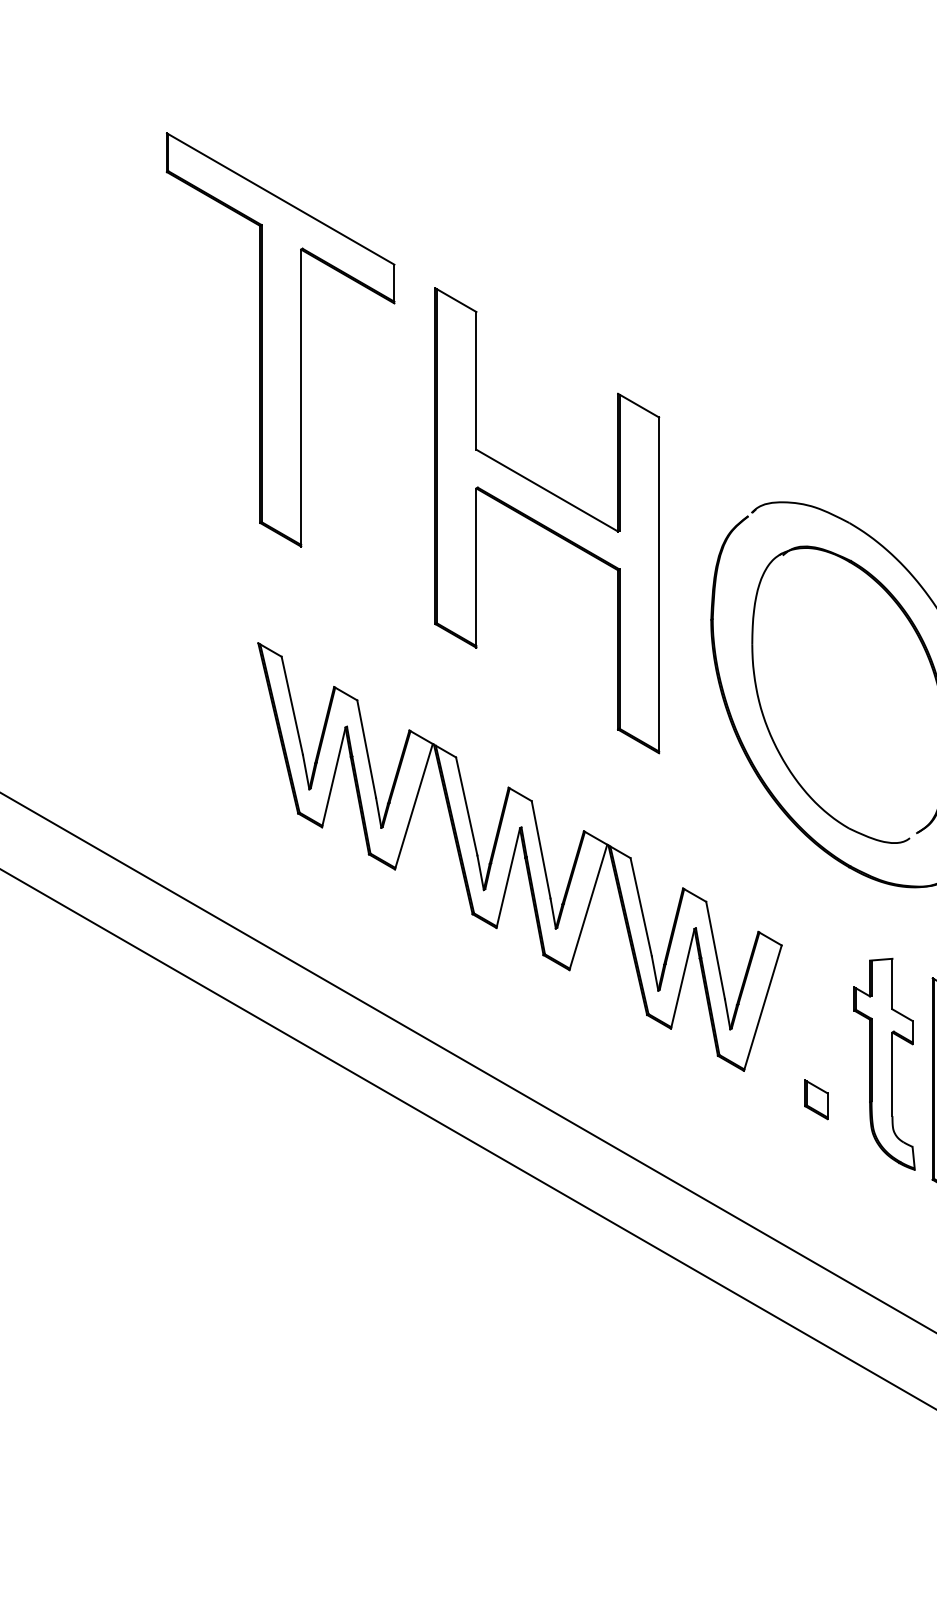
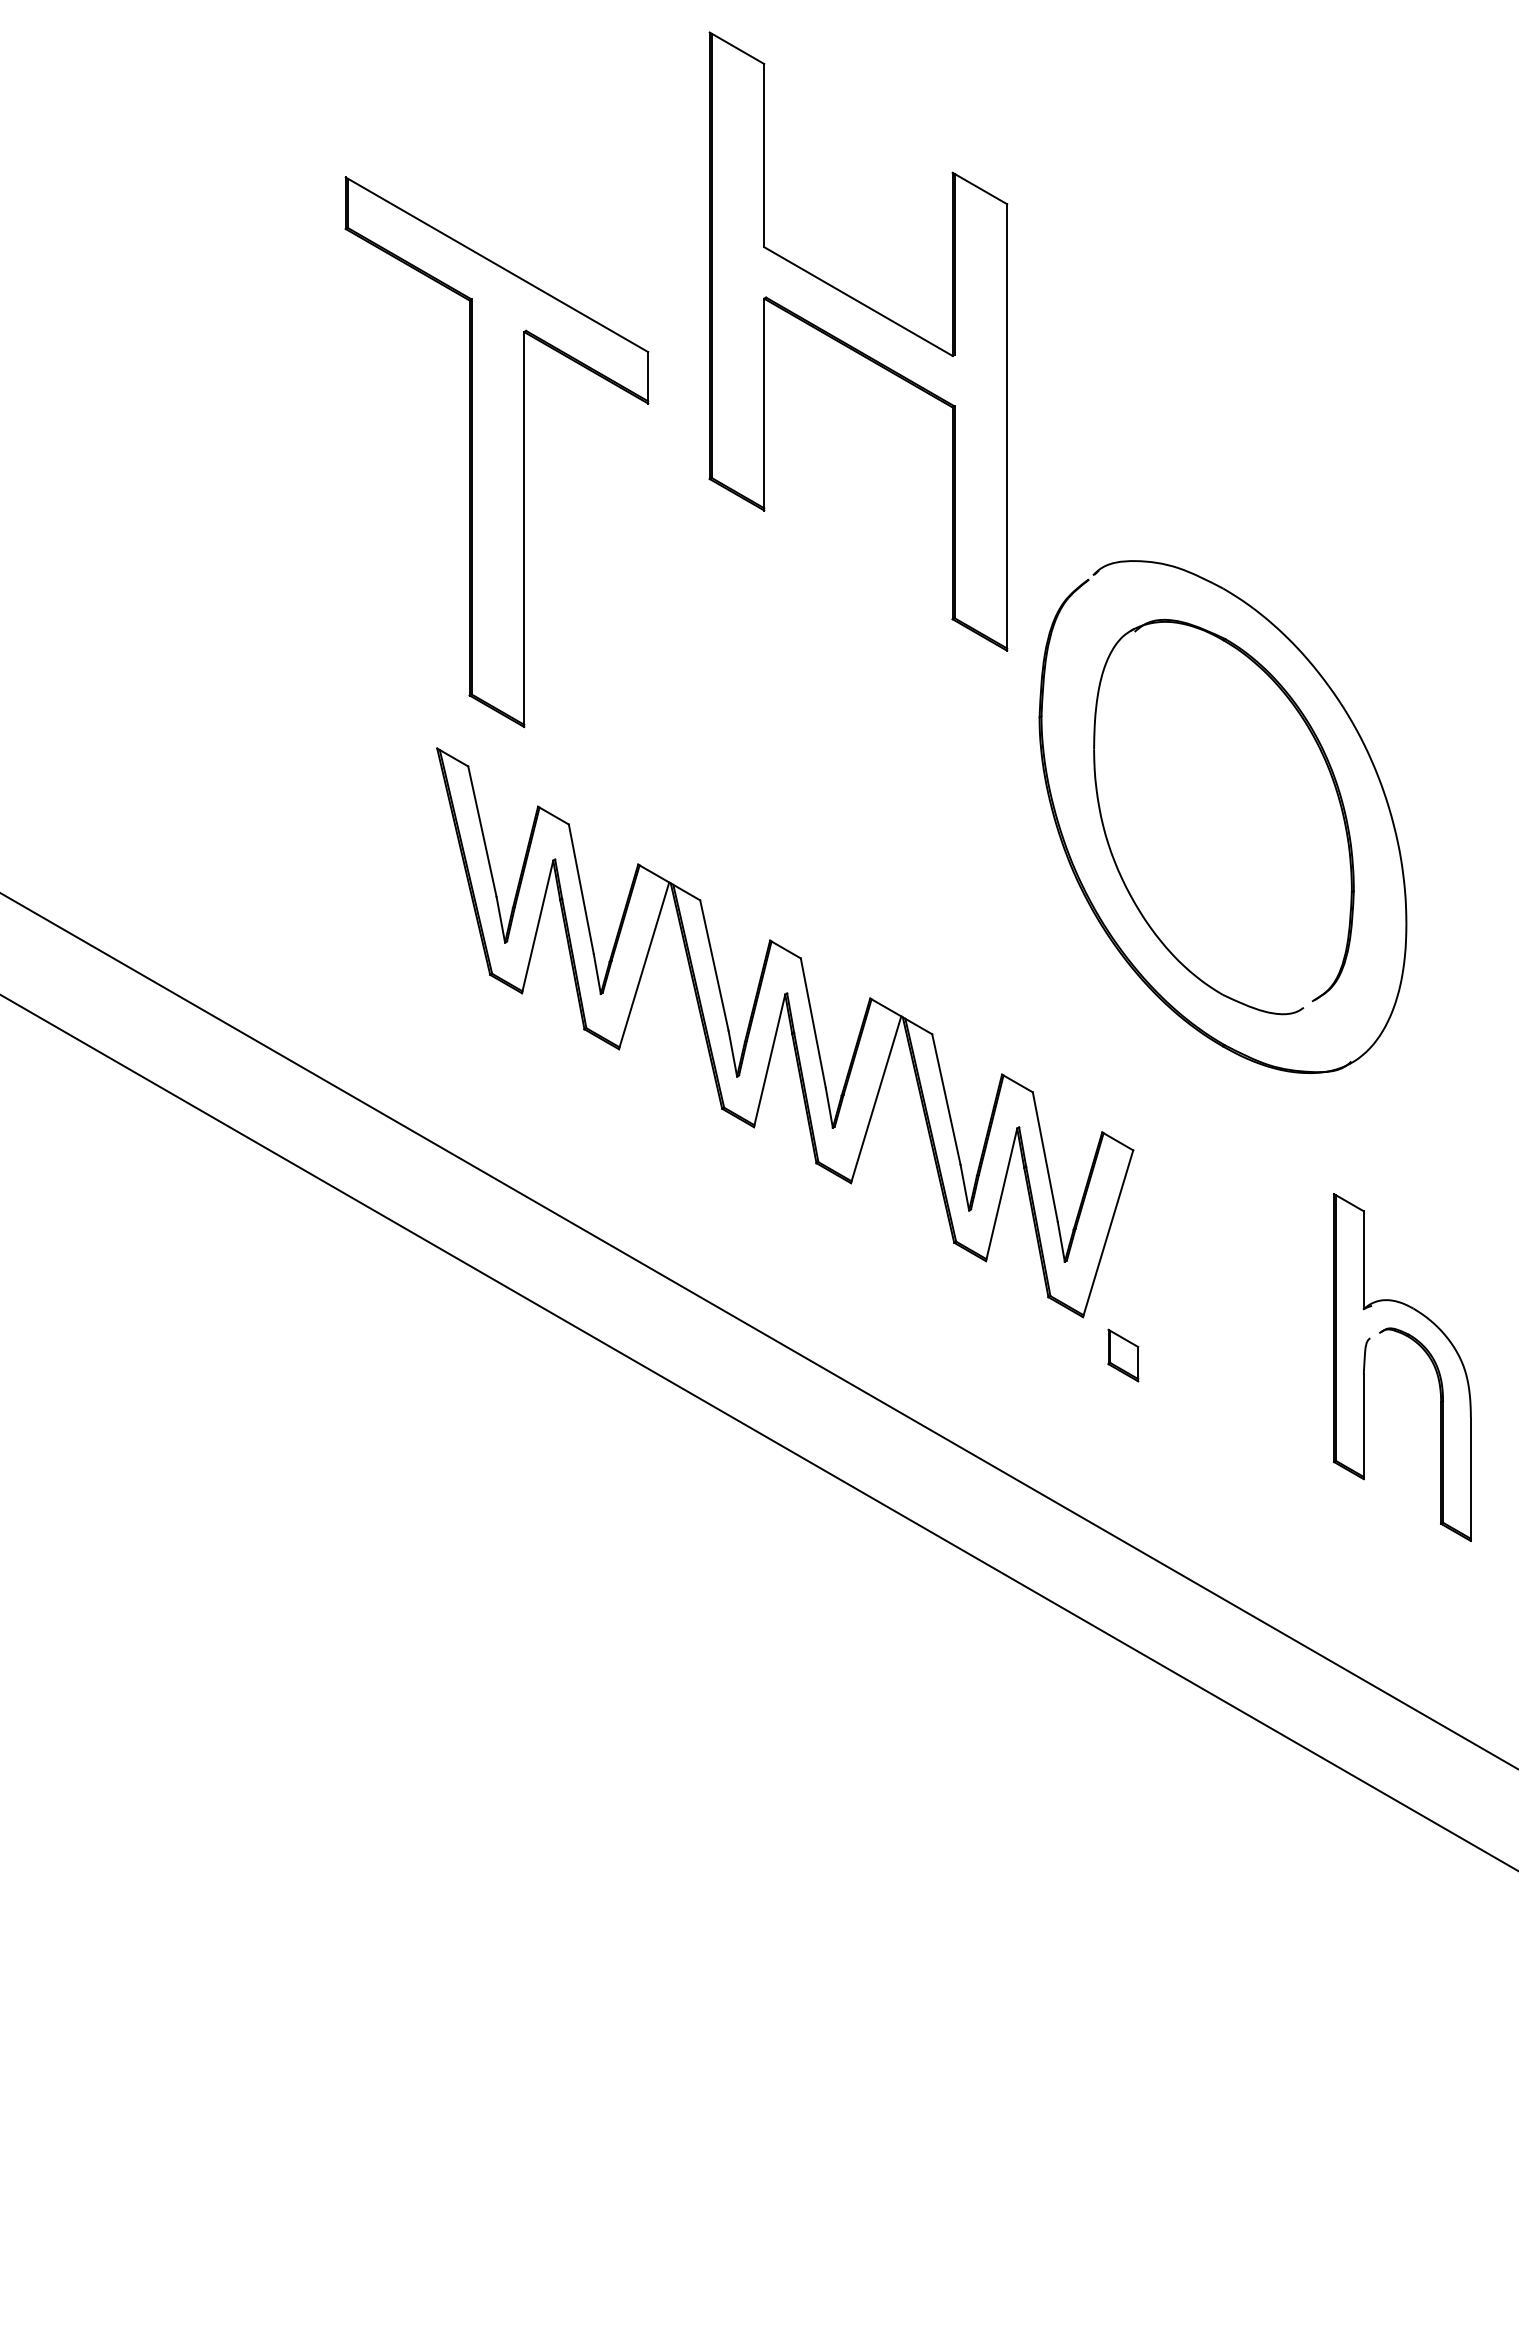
part: (280, 340) -> (496, 452), moved
part: (547, 520) -> (858, 341), moved
part: (884, 1064) -> (1269, 1308), removed
part: (816, 1099) -> (1123, 1355), moved

